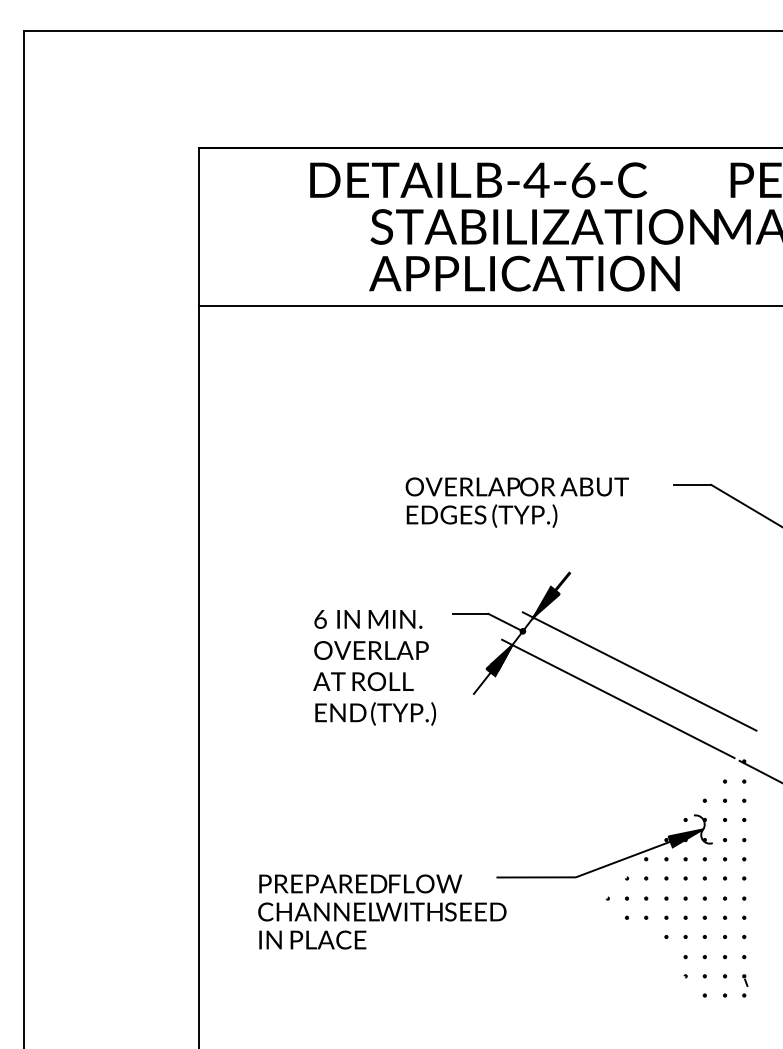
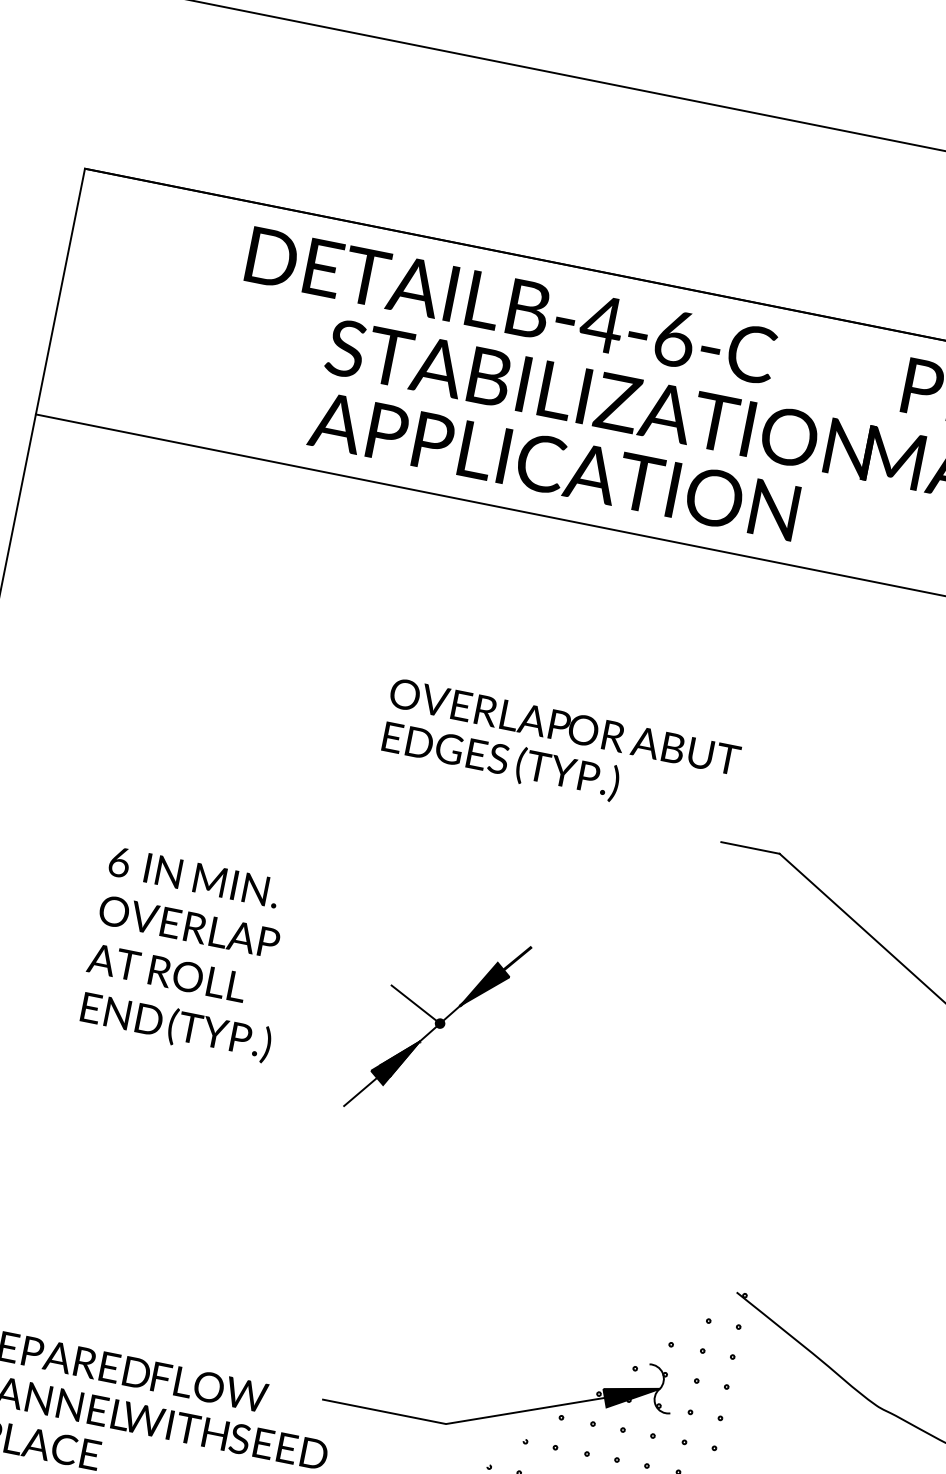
text: (516, 502) -> (558, 750), moved
line: (470, 613) -> (363, 979), removed
text: (374, 667) -> (188, 954), moved
line: (639, 671) -> (609, 1122), removed
line: (618, 698) -> (568, 1158), removed

